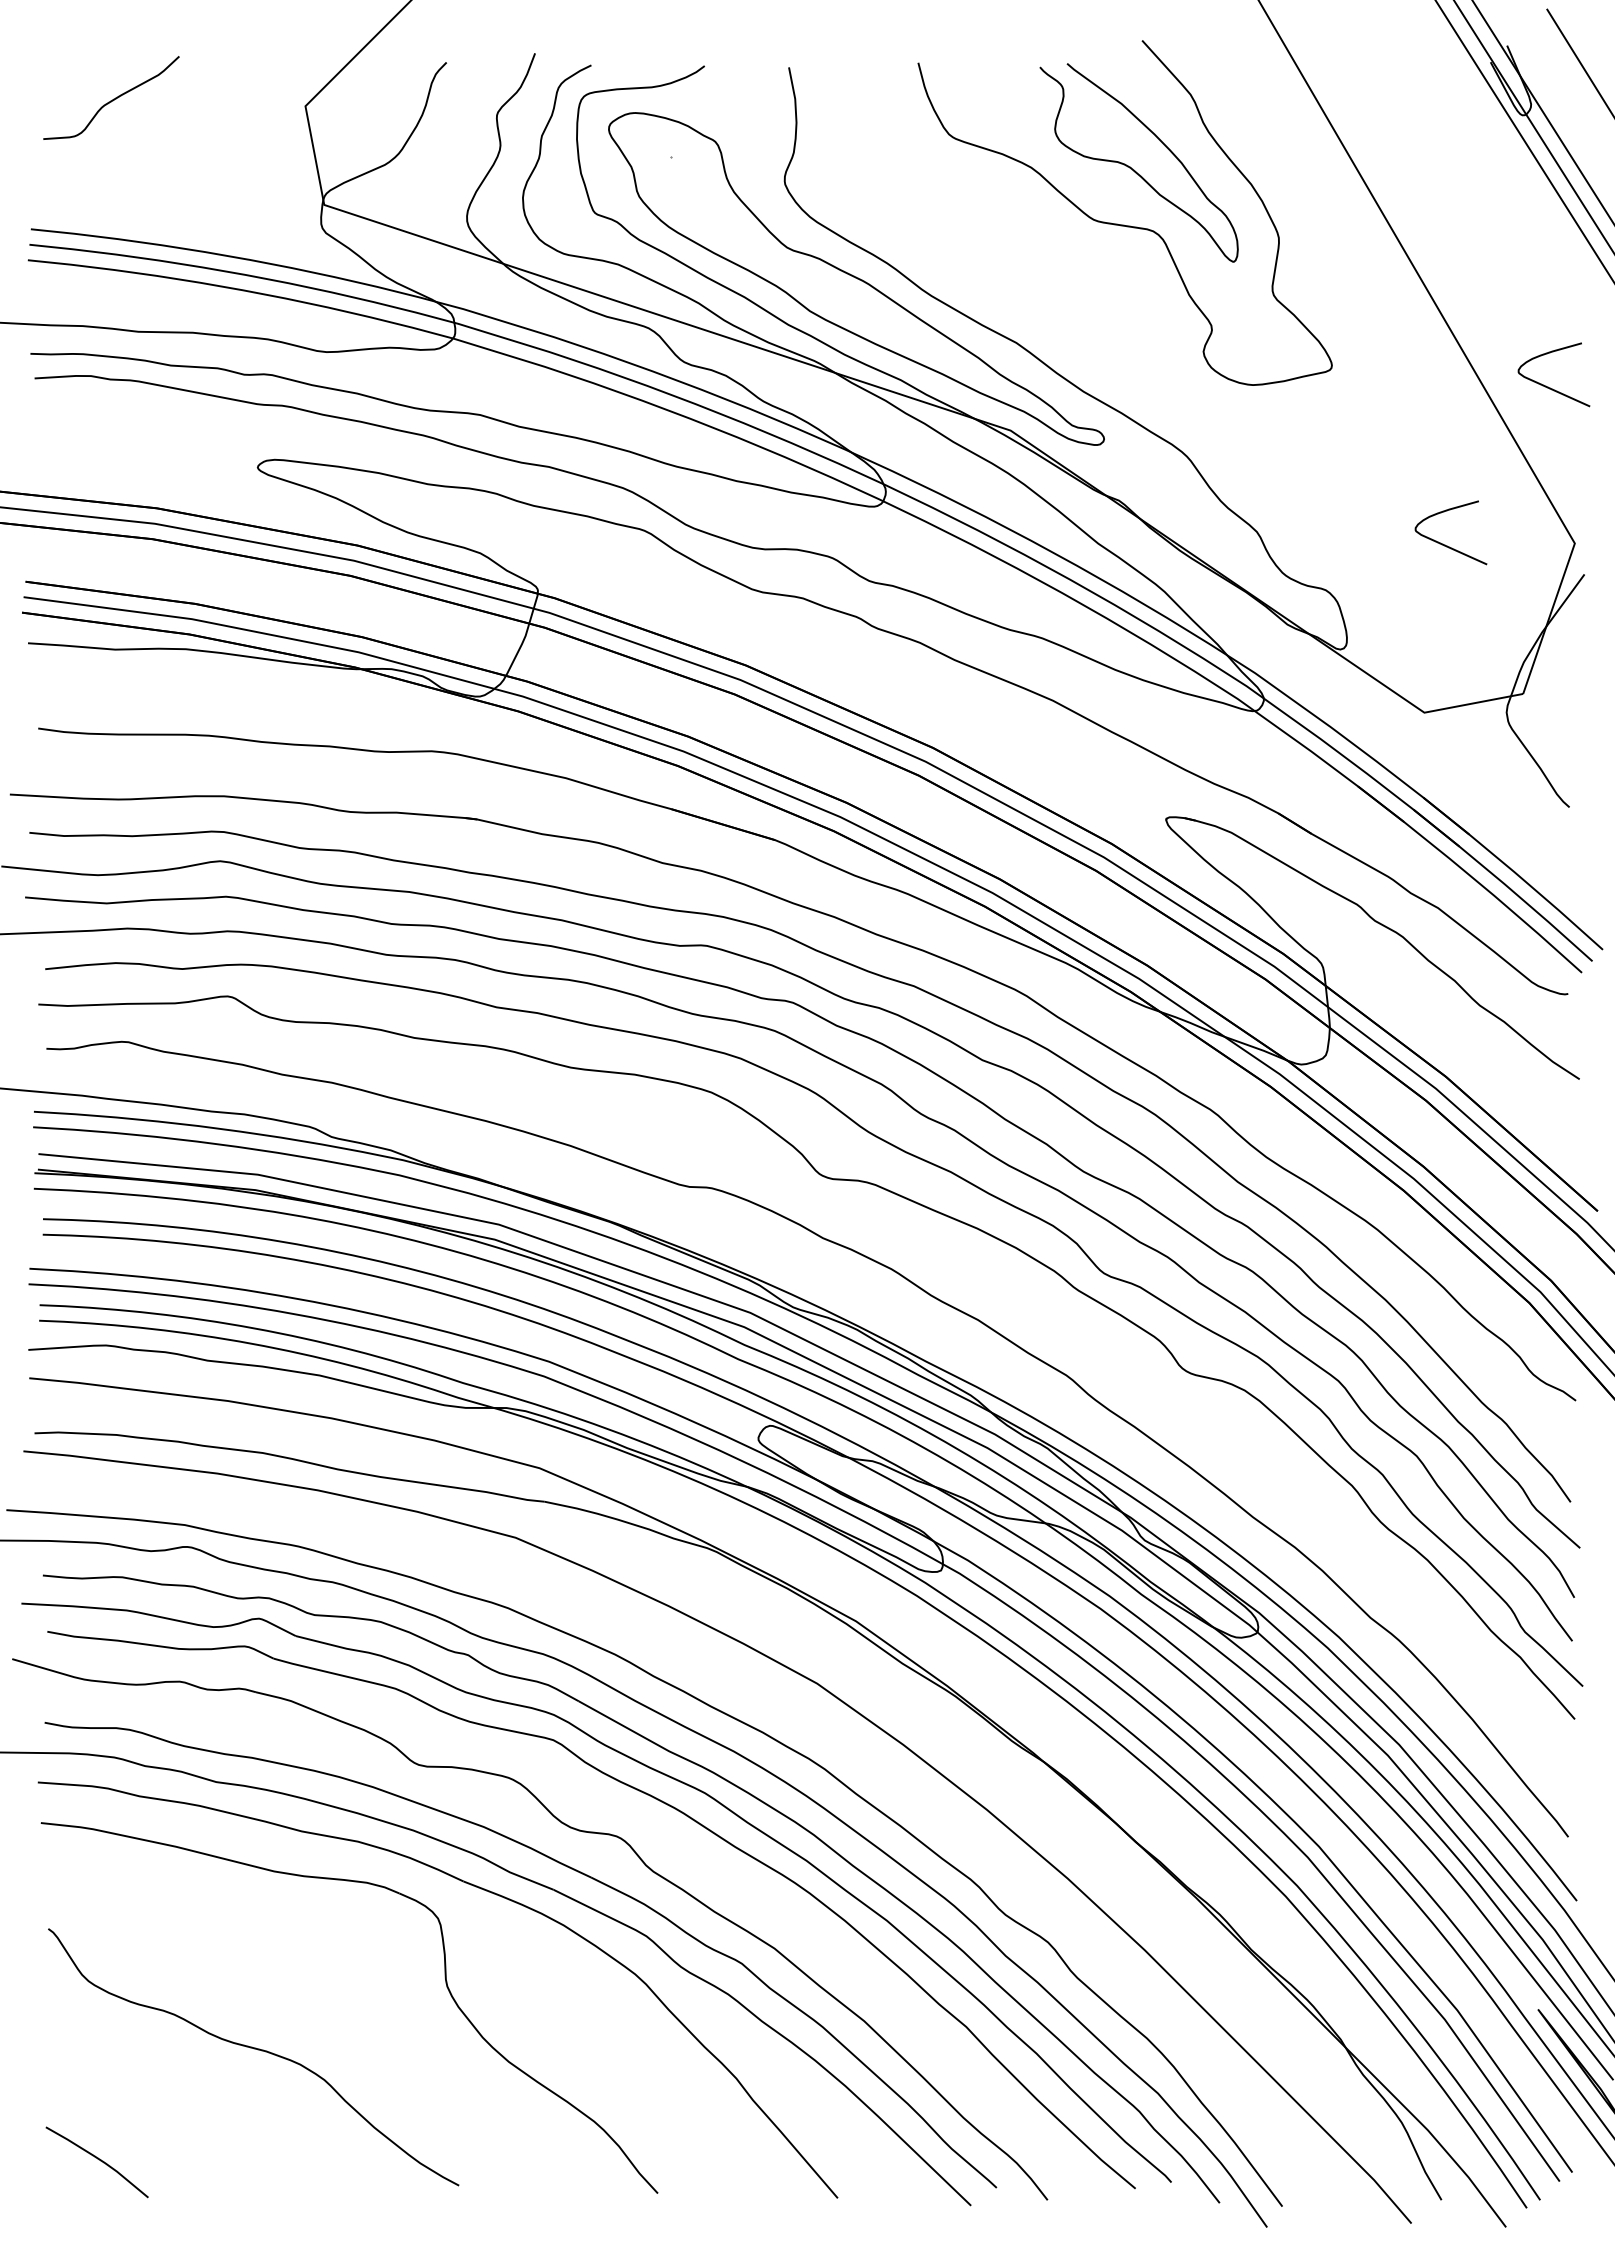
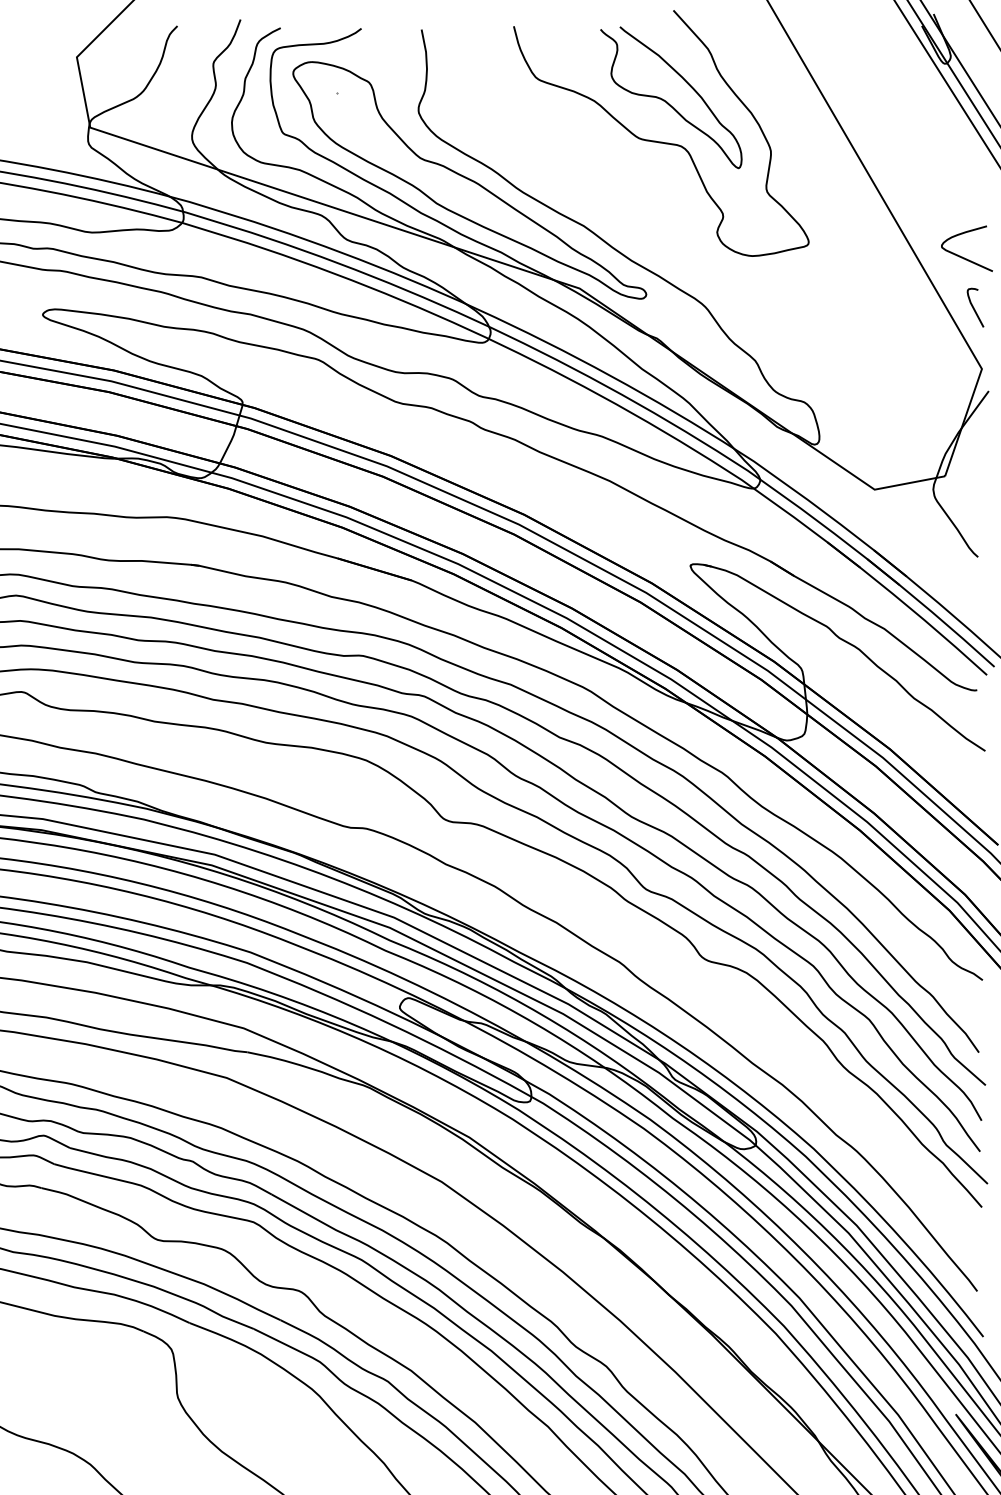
curve: (1564, 458) -> (974, 308), added
curve: (1445, 544) -> (889, 369), removed

